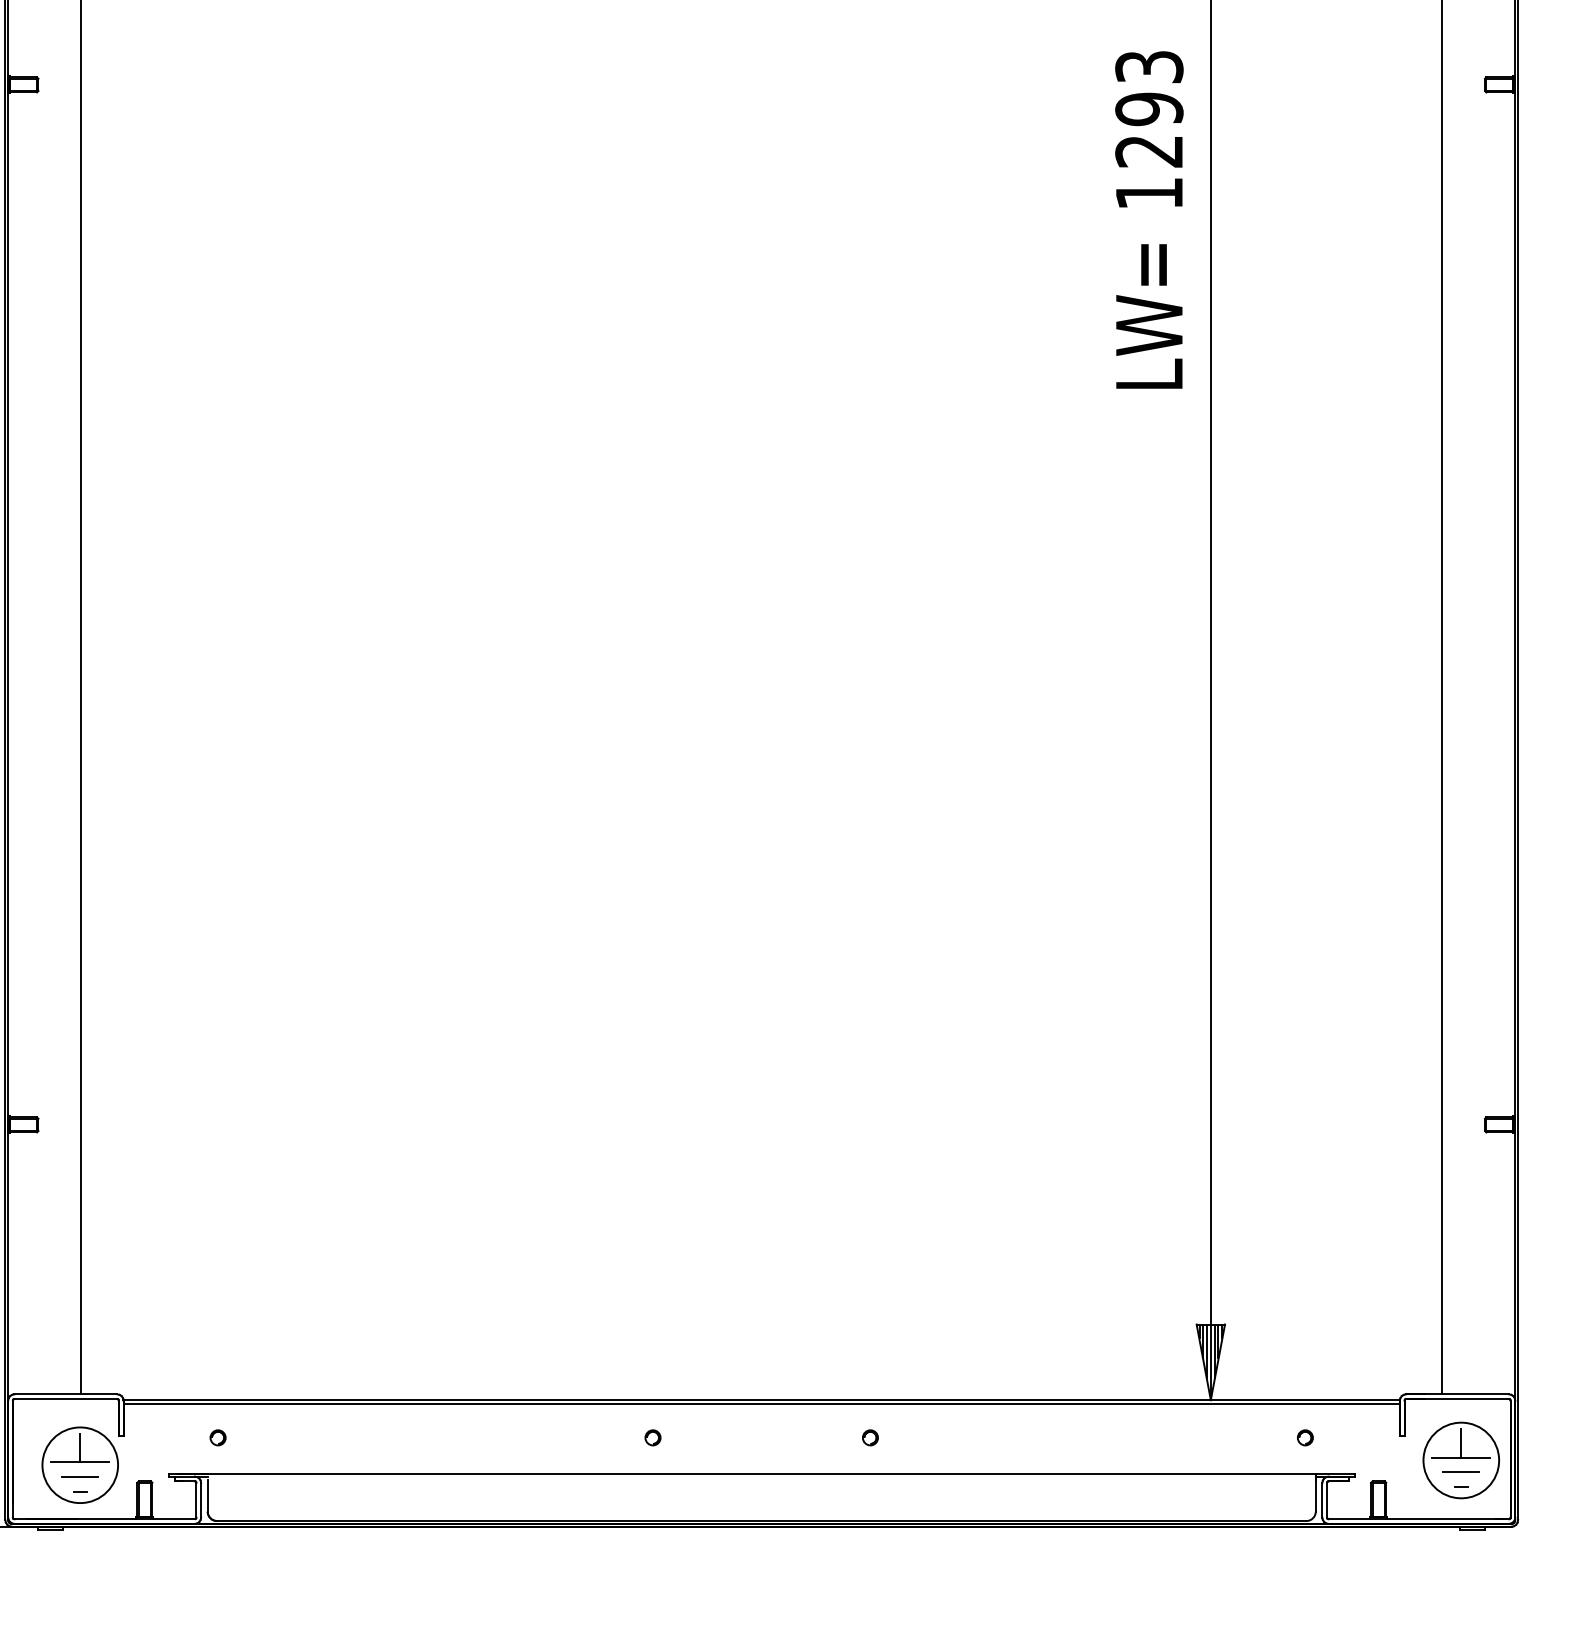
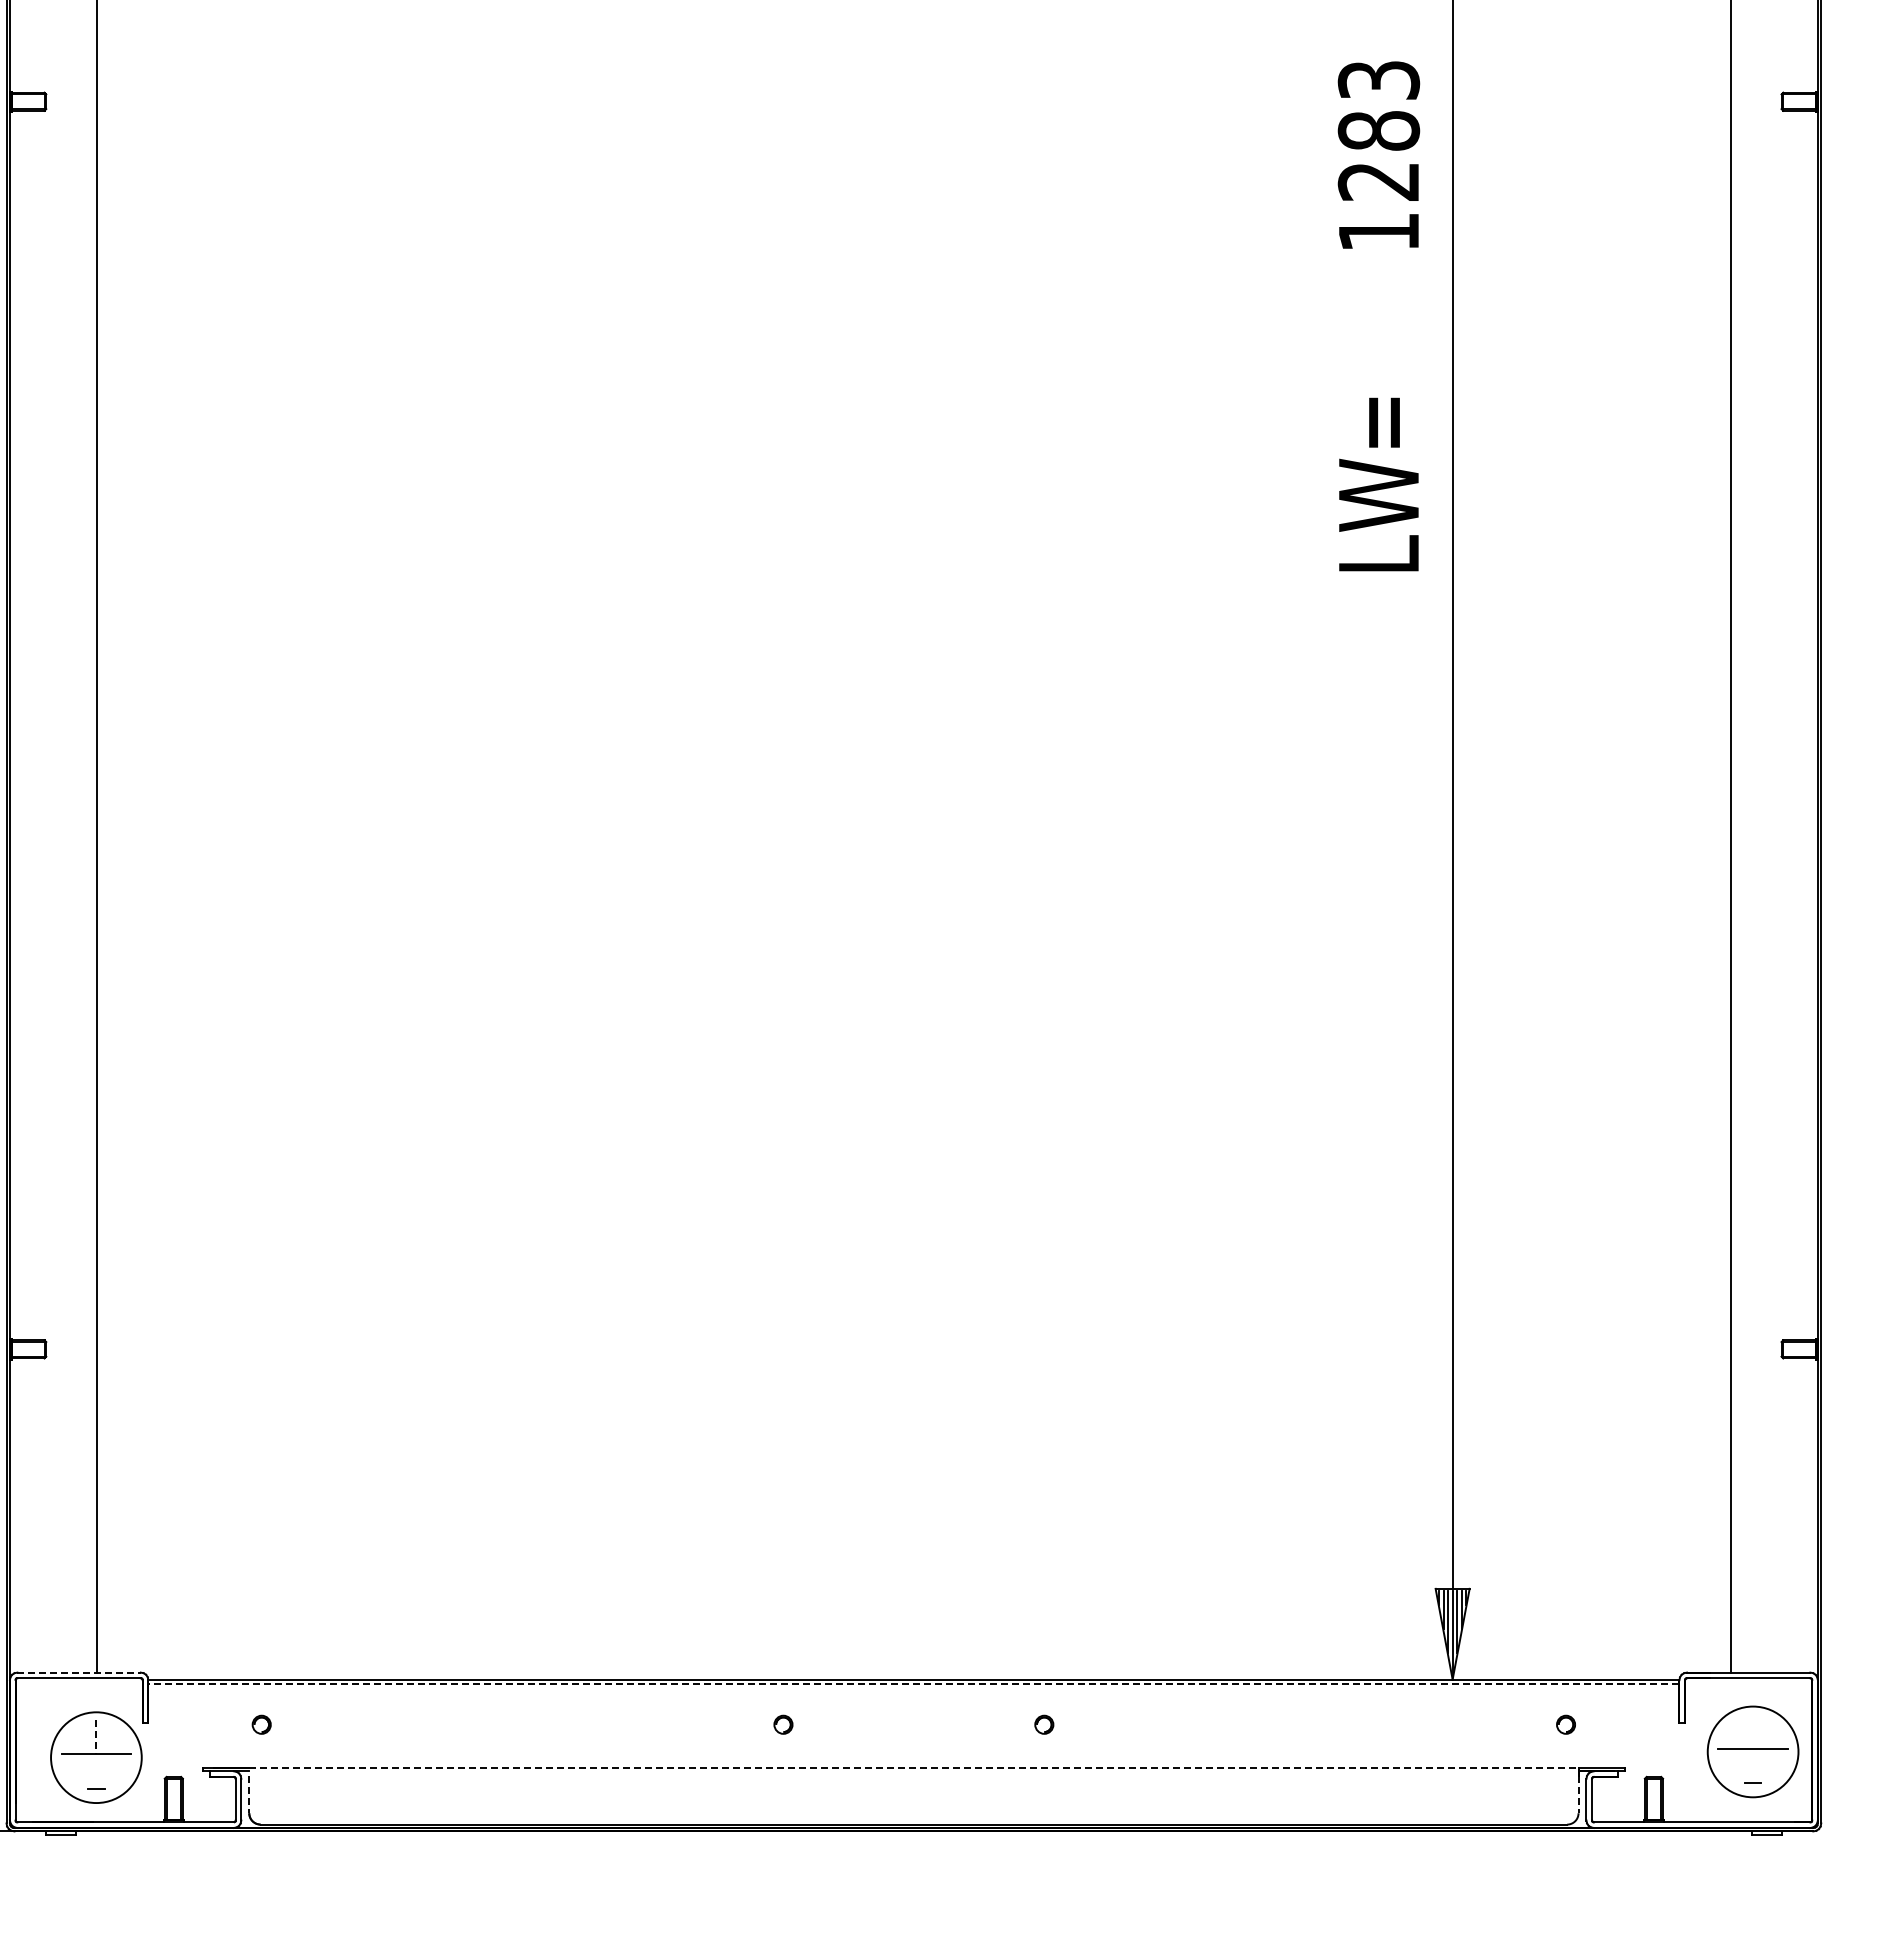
text: (1149, 109) -> (1378, 131), 1293 -> 1283
text: (1149, 316) -> (1378, 484), moved
line: (66, 1394) -> (79, 1672), solid -> dashed
line: (761, 1404) -> (913, 1684), solid -> dashed
line: (1461, 1442) -> (1753, 1730), removed
line: (80, 1448) -> (96, 1737), solid -> dashed
line: (1461, 1471) -> (1753, 1765), removed
line: (761, 1473) -> (913, 1767), solid -> dashed
line: (79, 1476) -> (95, 1771), removed
line: (207, 1495) -> (249, 1794), solid -> dashed
line: (1315, 1495) -> (1578, 1794), solid -> dashed

